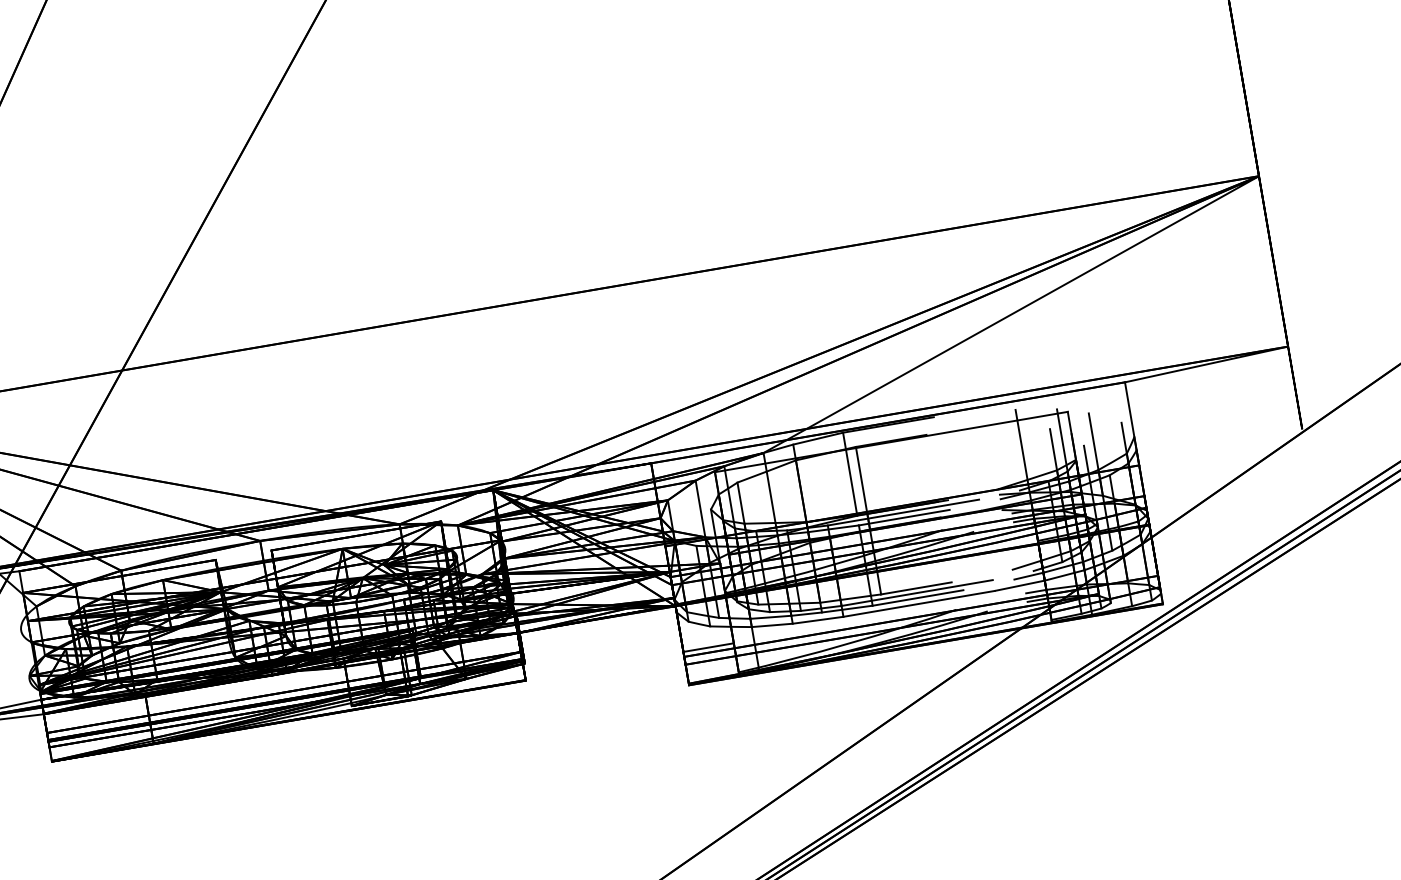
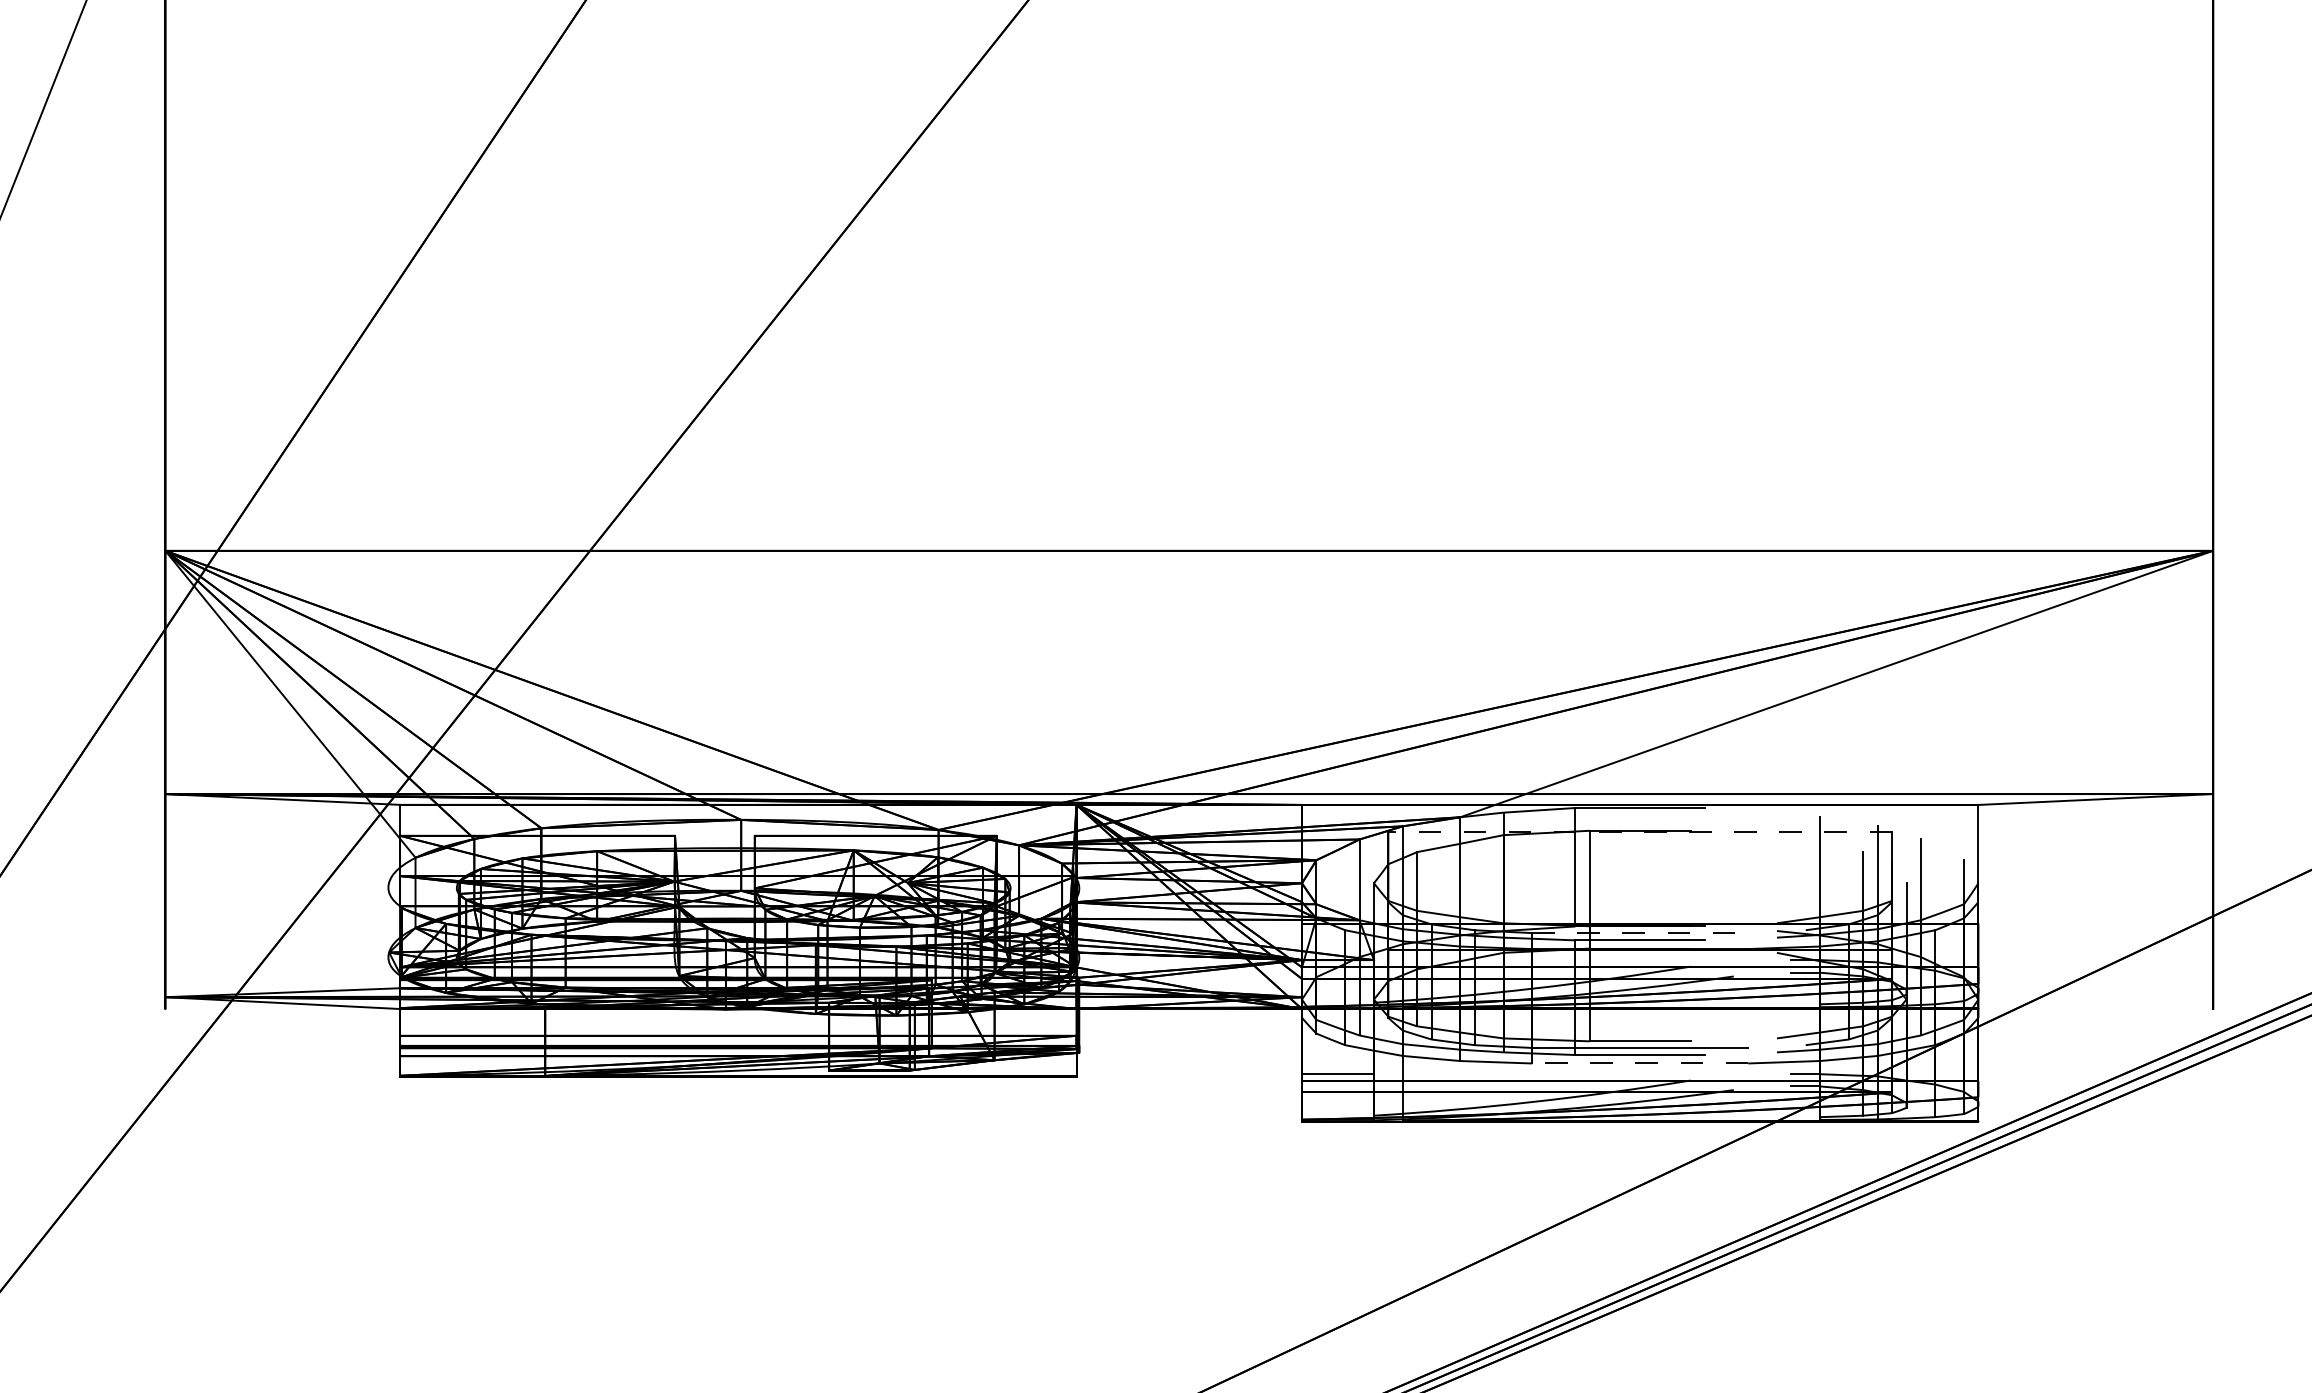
line: (891, 442) -> (1640, 832), solid -> dashed
line: (903, 512) -> (1640, 933), solid -> dashed
line: (919, 603) -> (1640, 1063), solid -> dashed

